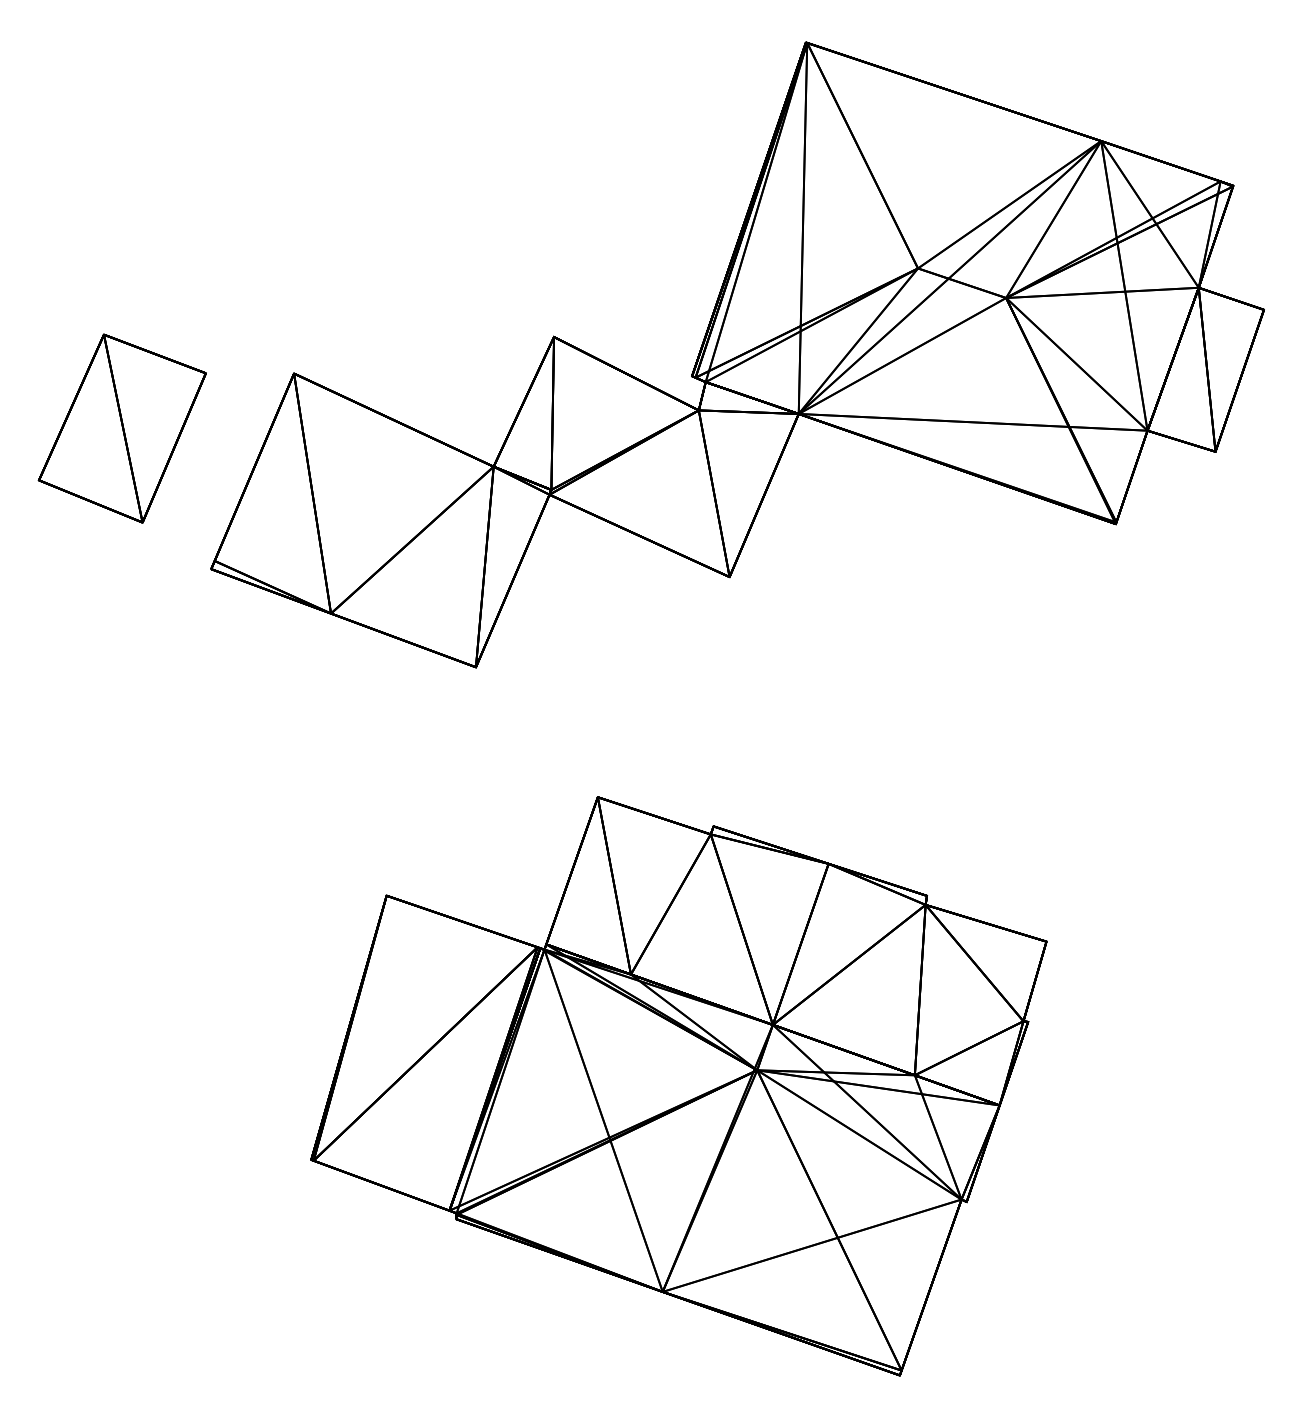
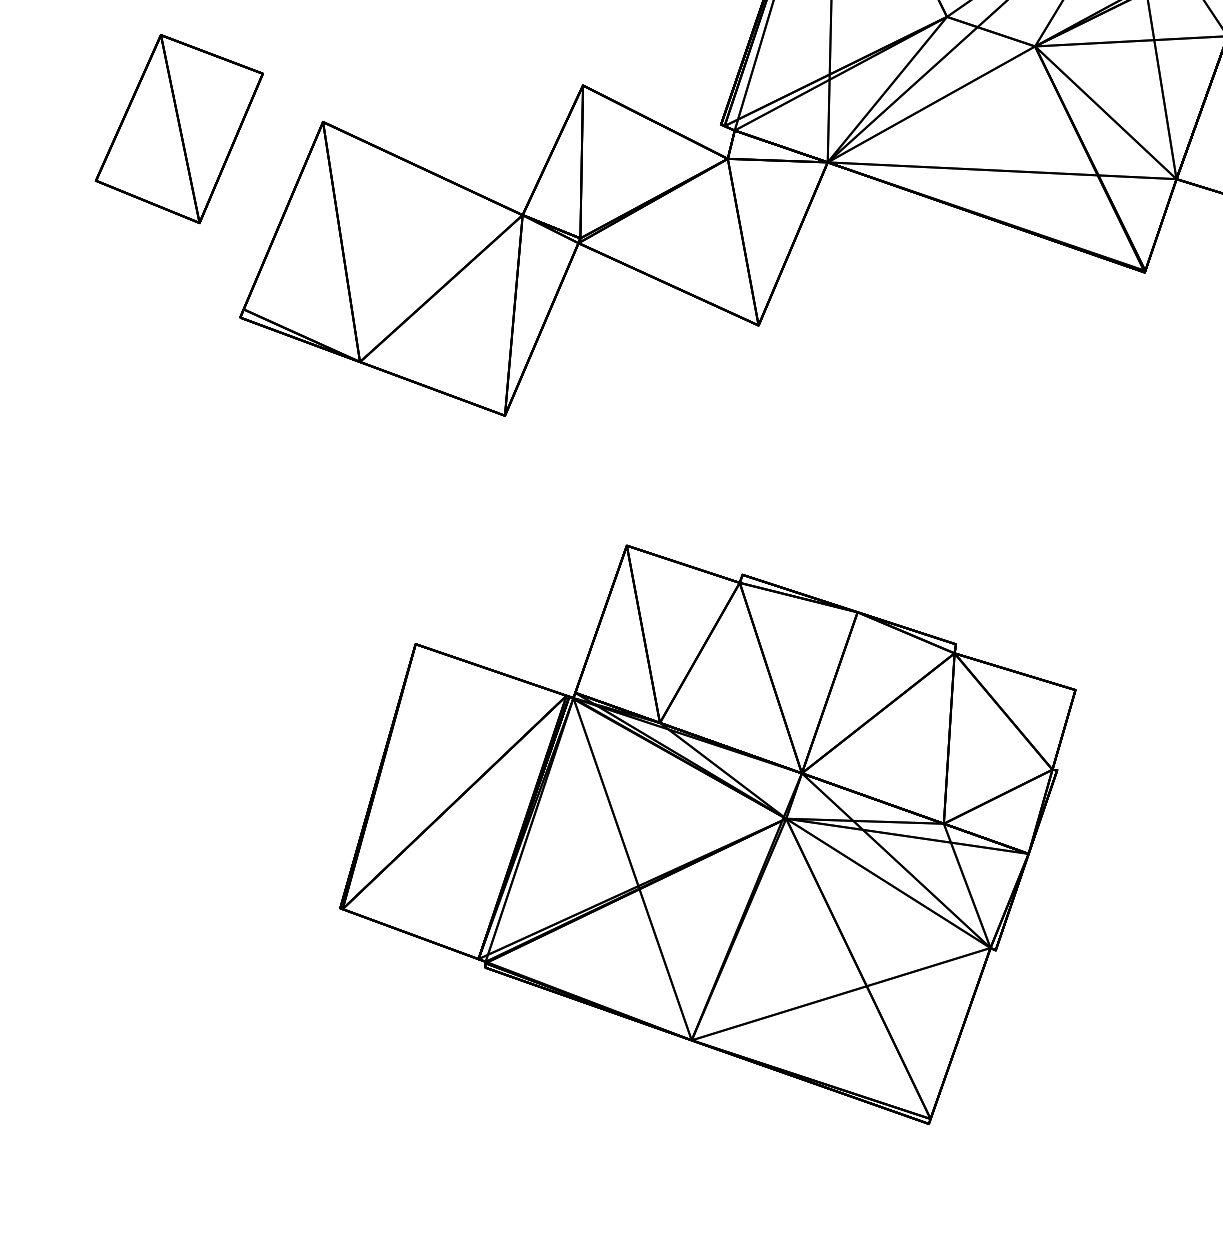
part: (121, 428) -> (178, 128), moved

